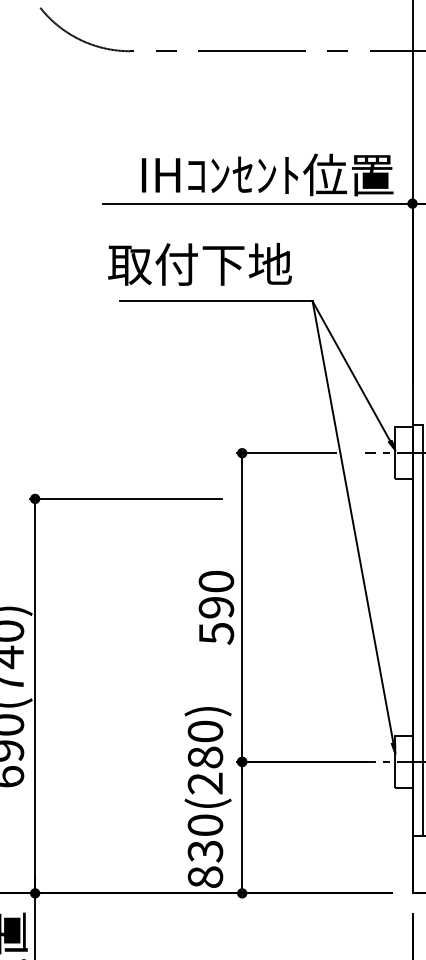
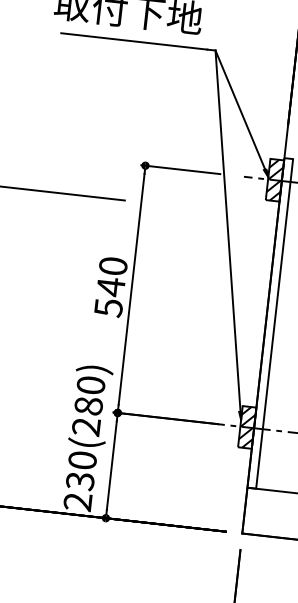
hatch: (403, 452) -> (274, 179), added
text: (216, 607) -> (111, 286), 590 -> 540
hatch: (403, 761) -> (246, 427), added
text: (205, 877) -> (77, 502), 830(280) -> 230(280)

